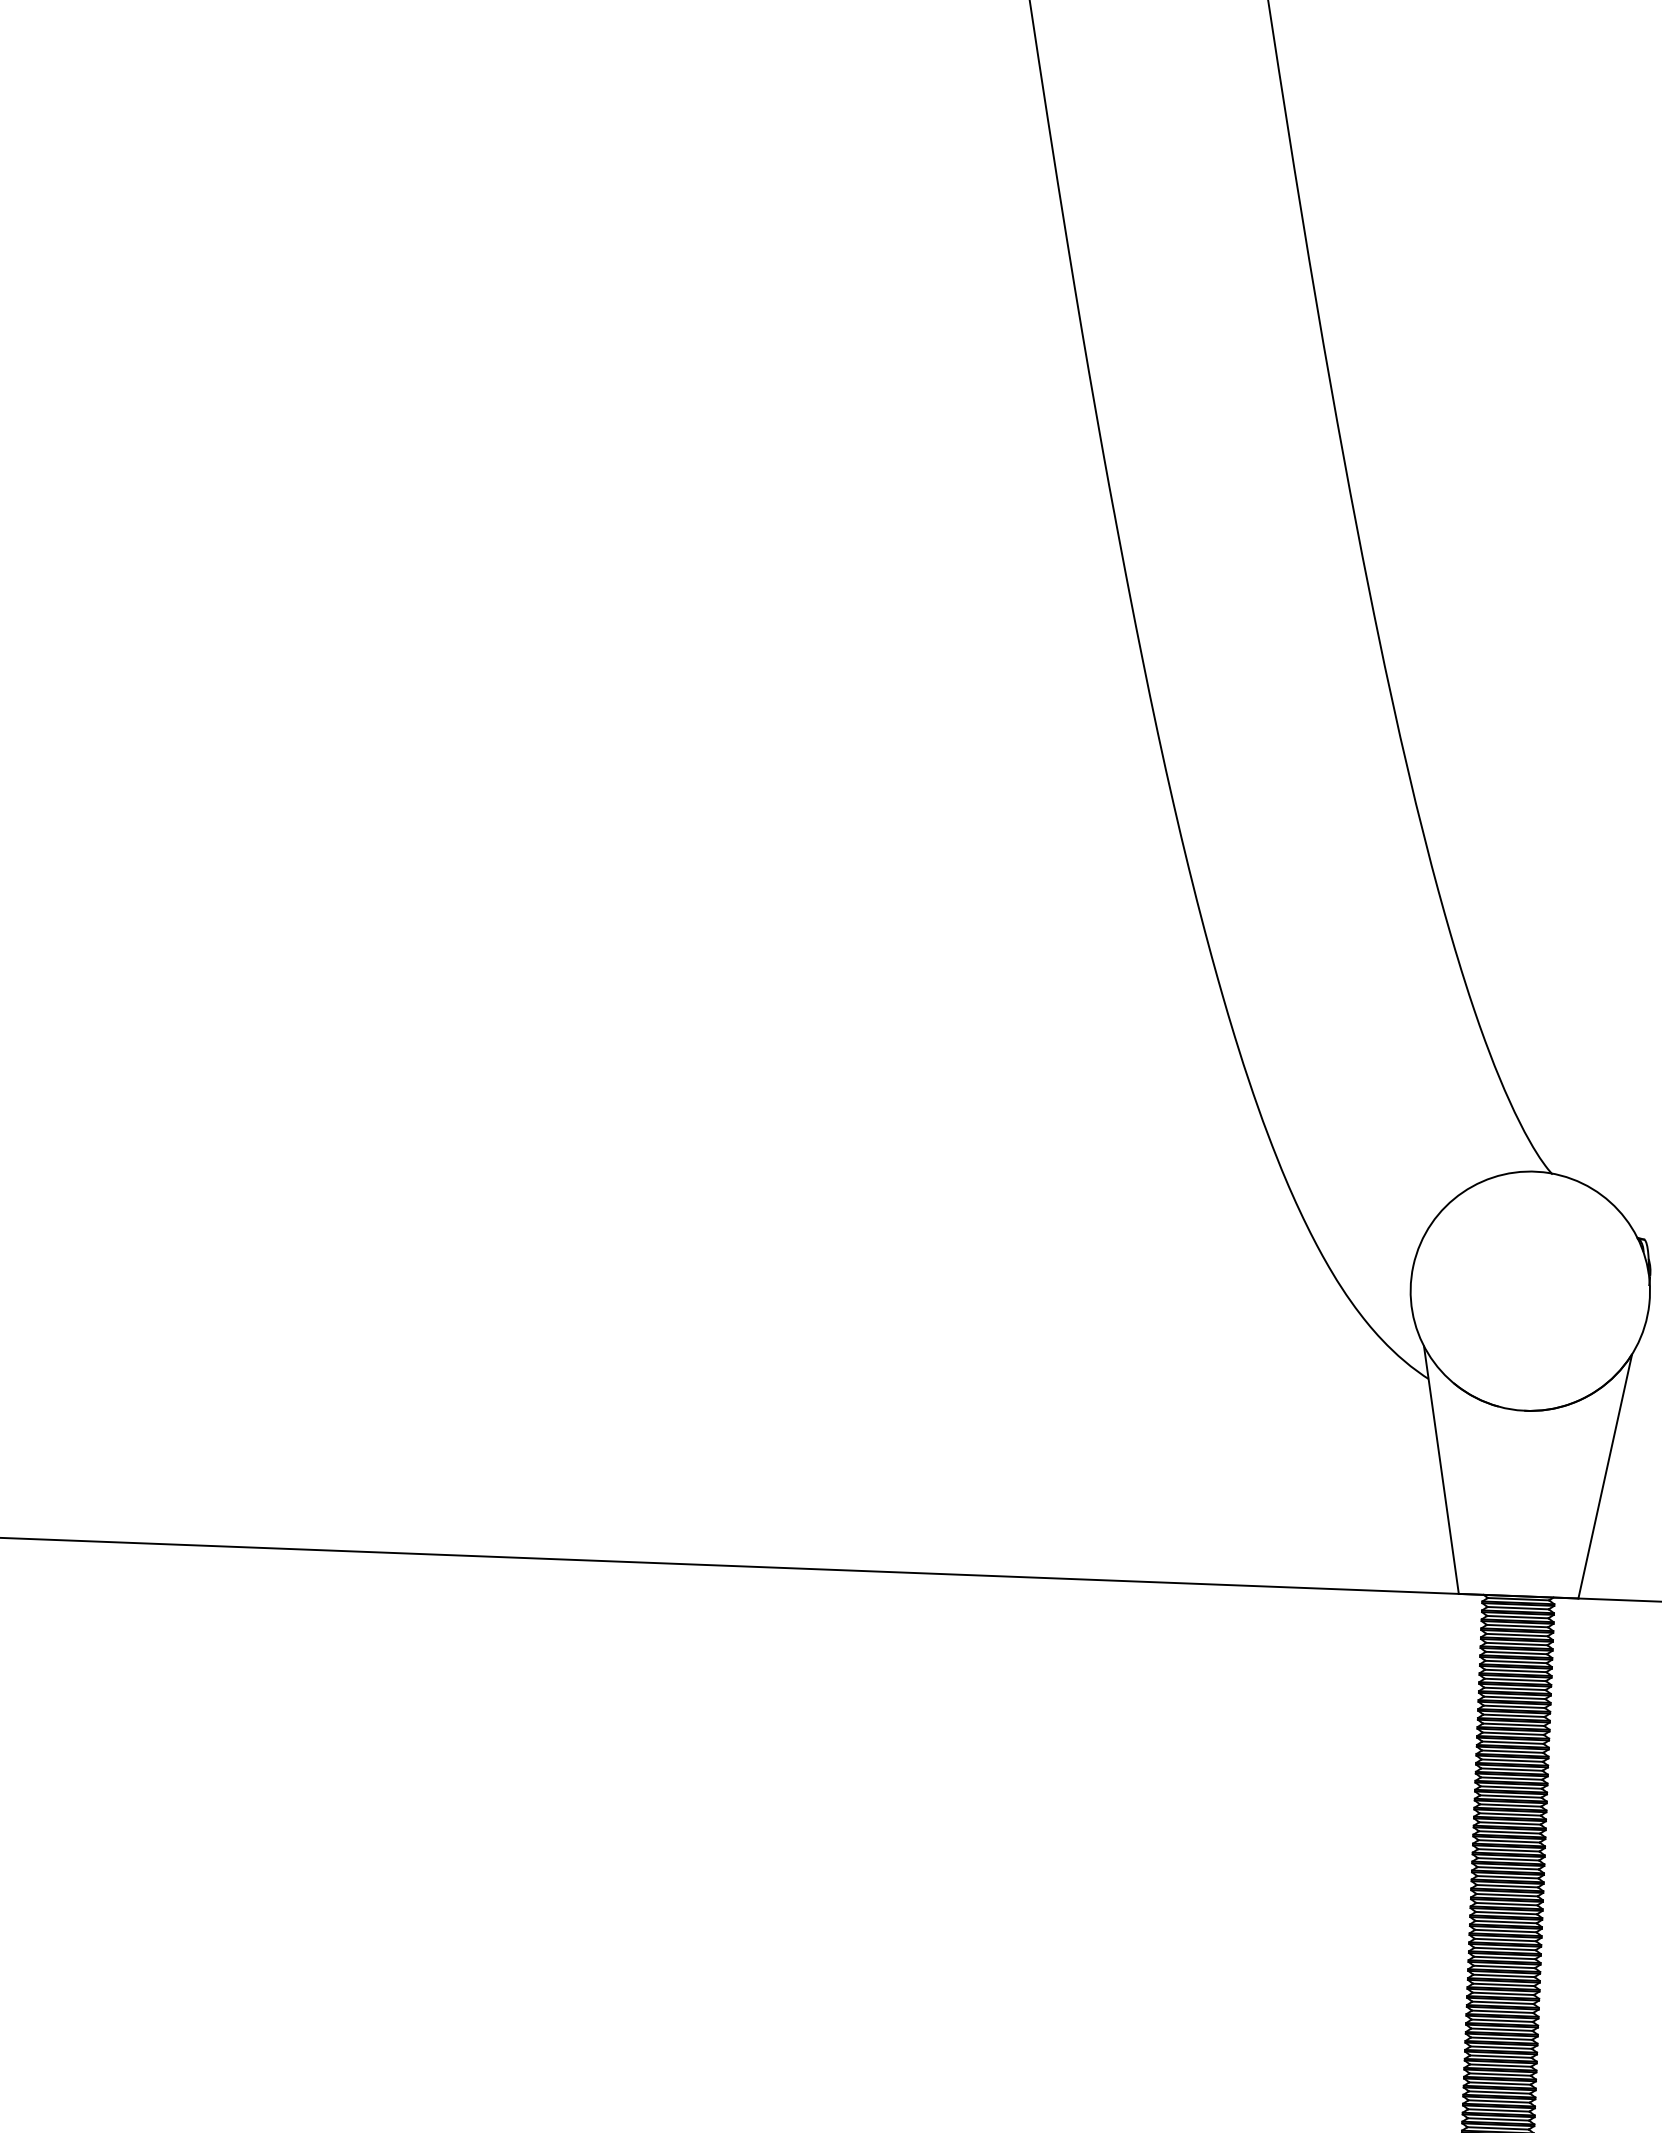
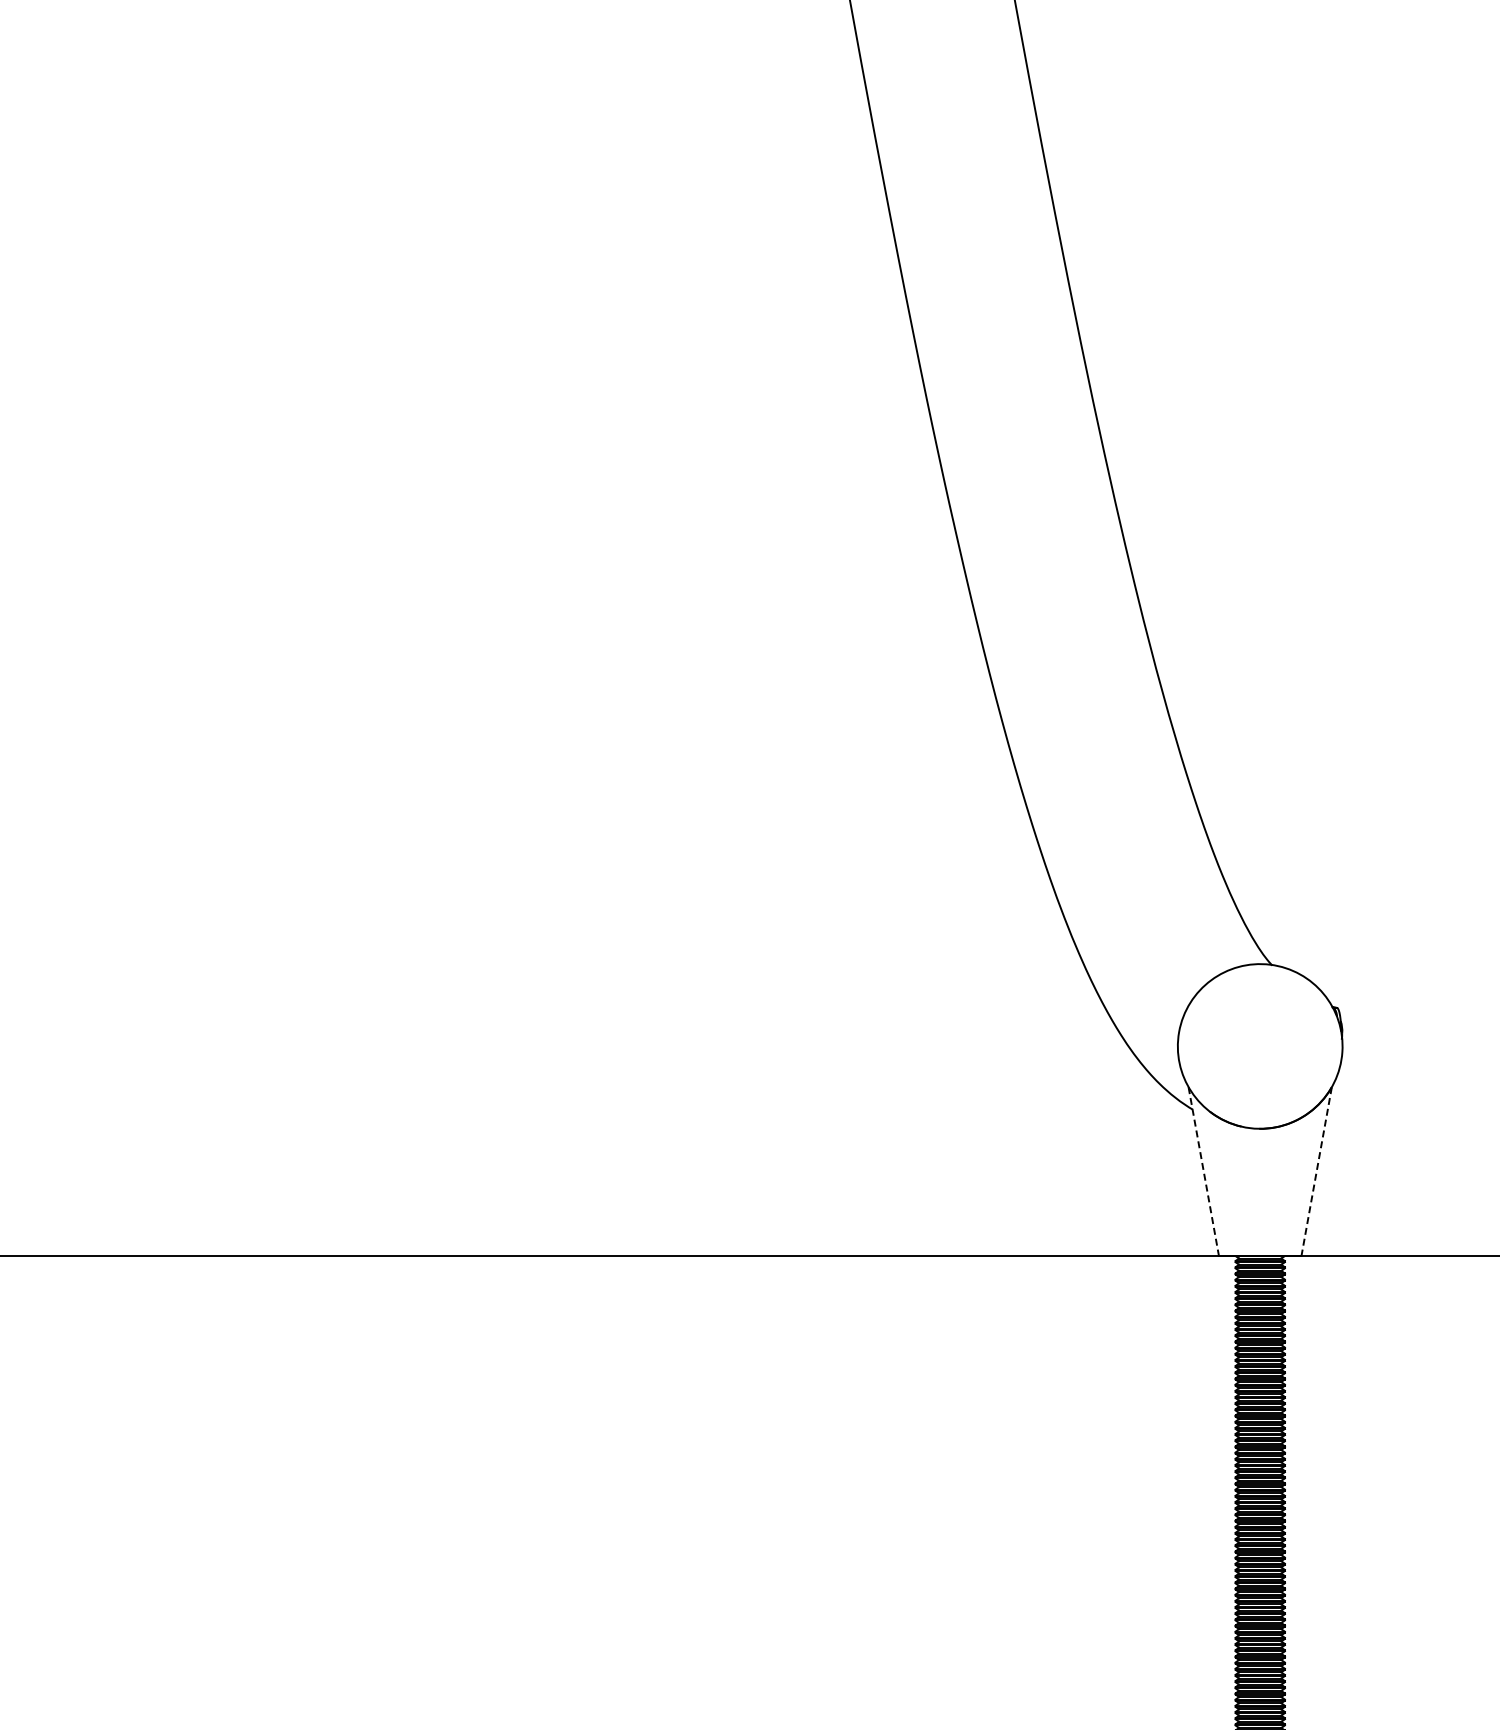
line: (1440, 1471) -> (1203, 1172), solid -> dashed
line: (1605, 1475) -> (1316, 1171), solid -> dashed

